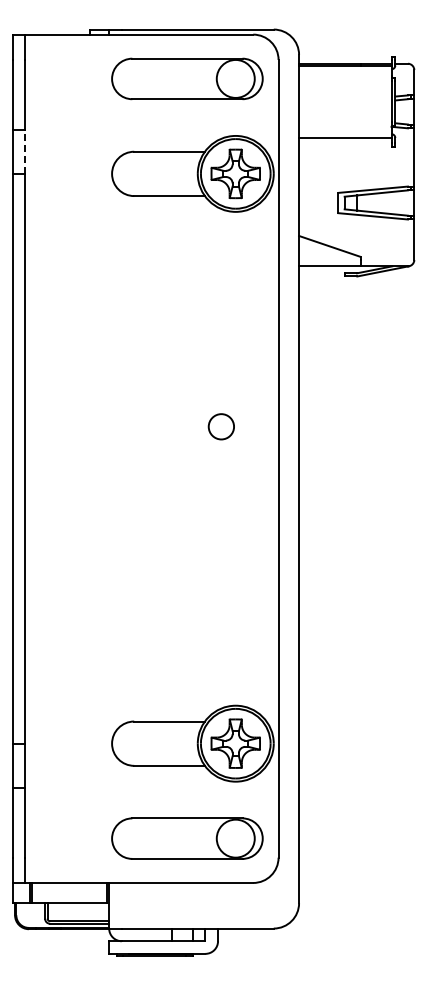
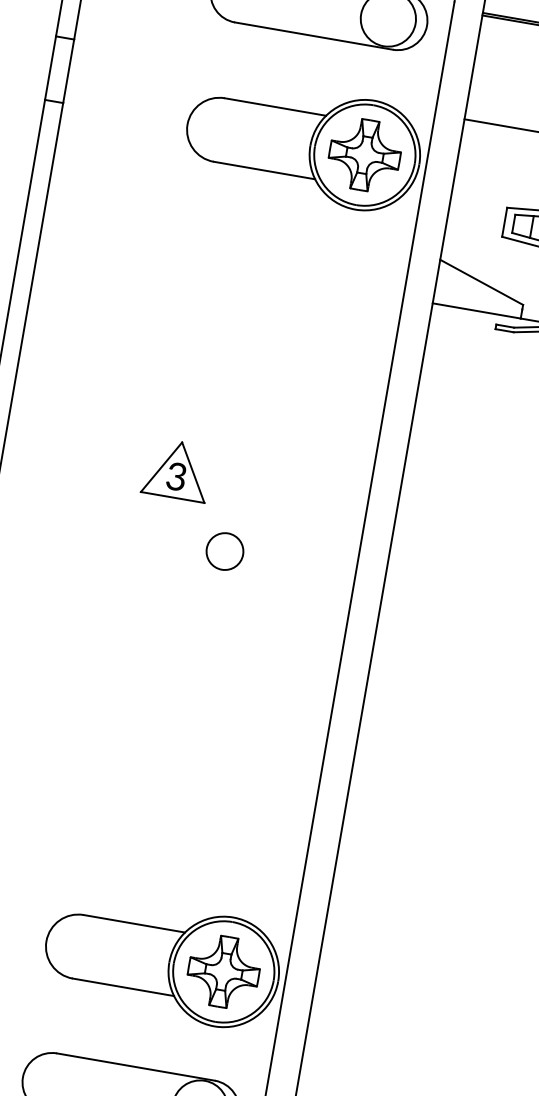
line: (25, 151) -> (68, 70), dashed -> solid
part: (145, 408) -> (177, 469), added
circle: (220, 426) -> (223, 550), moved

